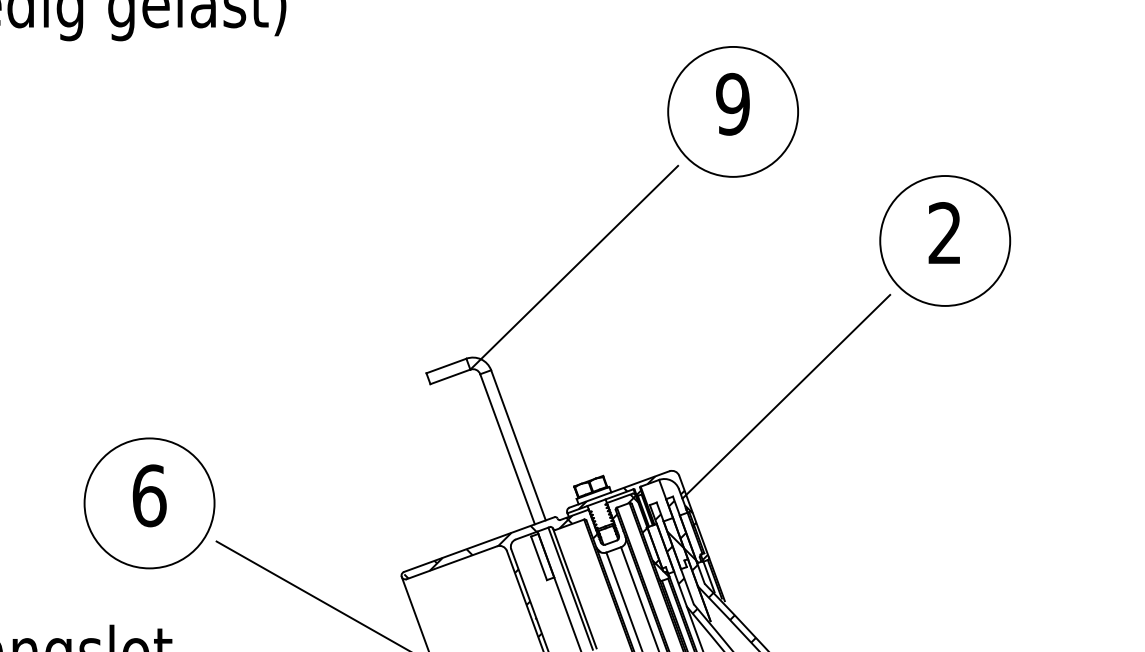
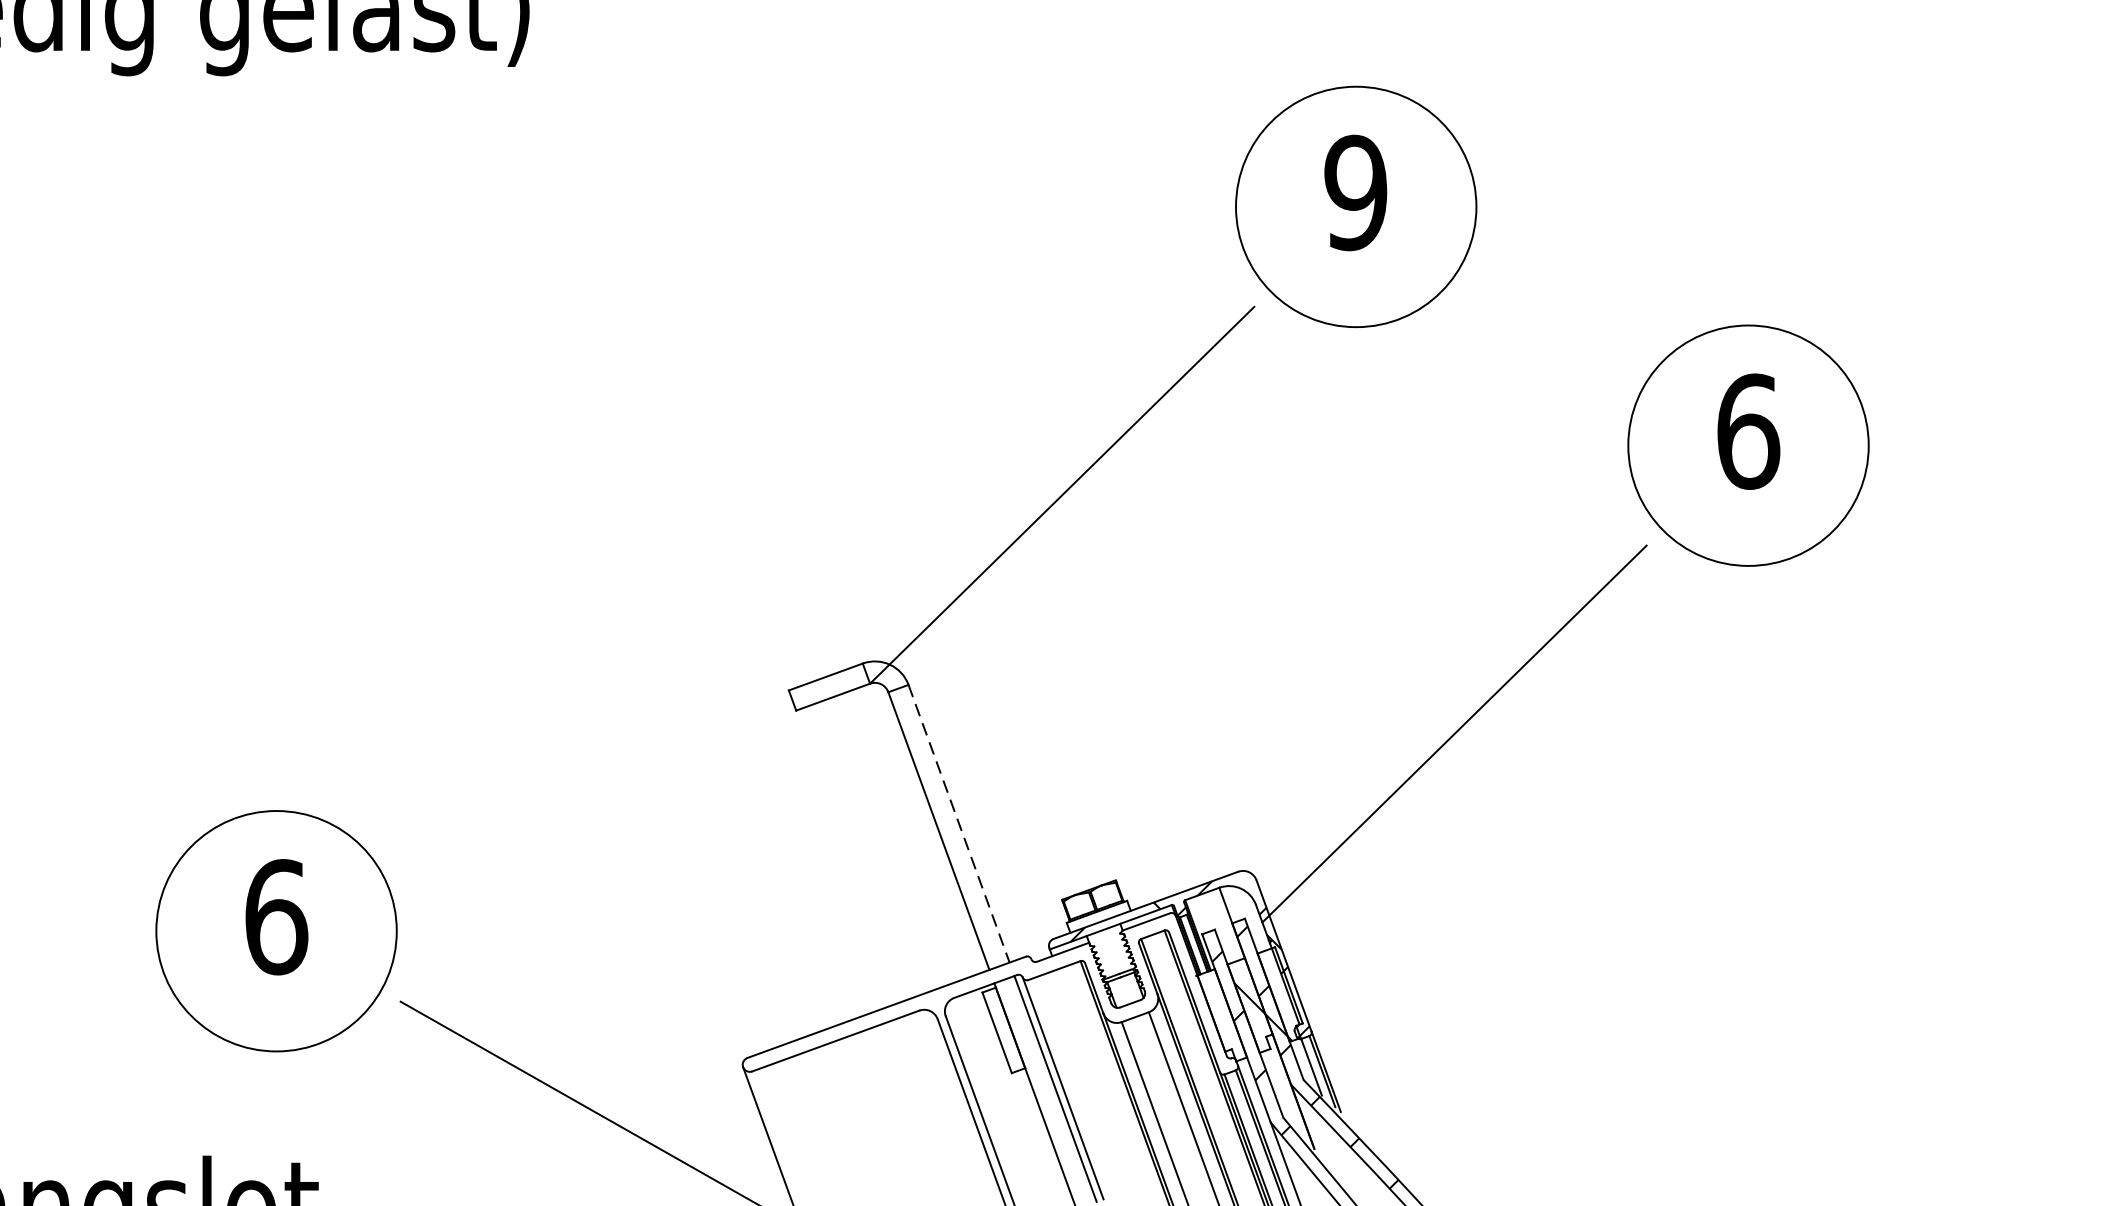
text: (945, 233) -> (1749, 431), 2 -> 6
line: (518, 445) -> (959, 824), solid -> dashed
hatch: (536, 565) -> (992, 1046), removed

